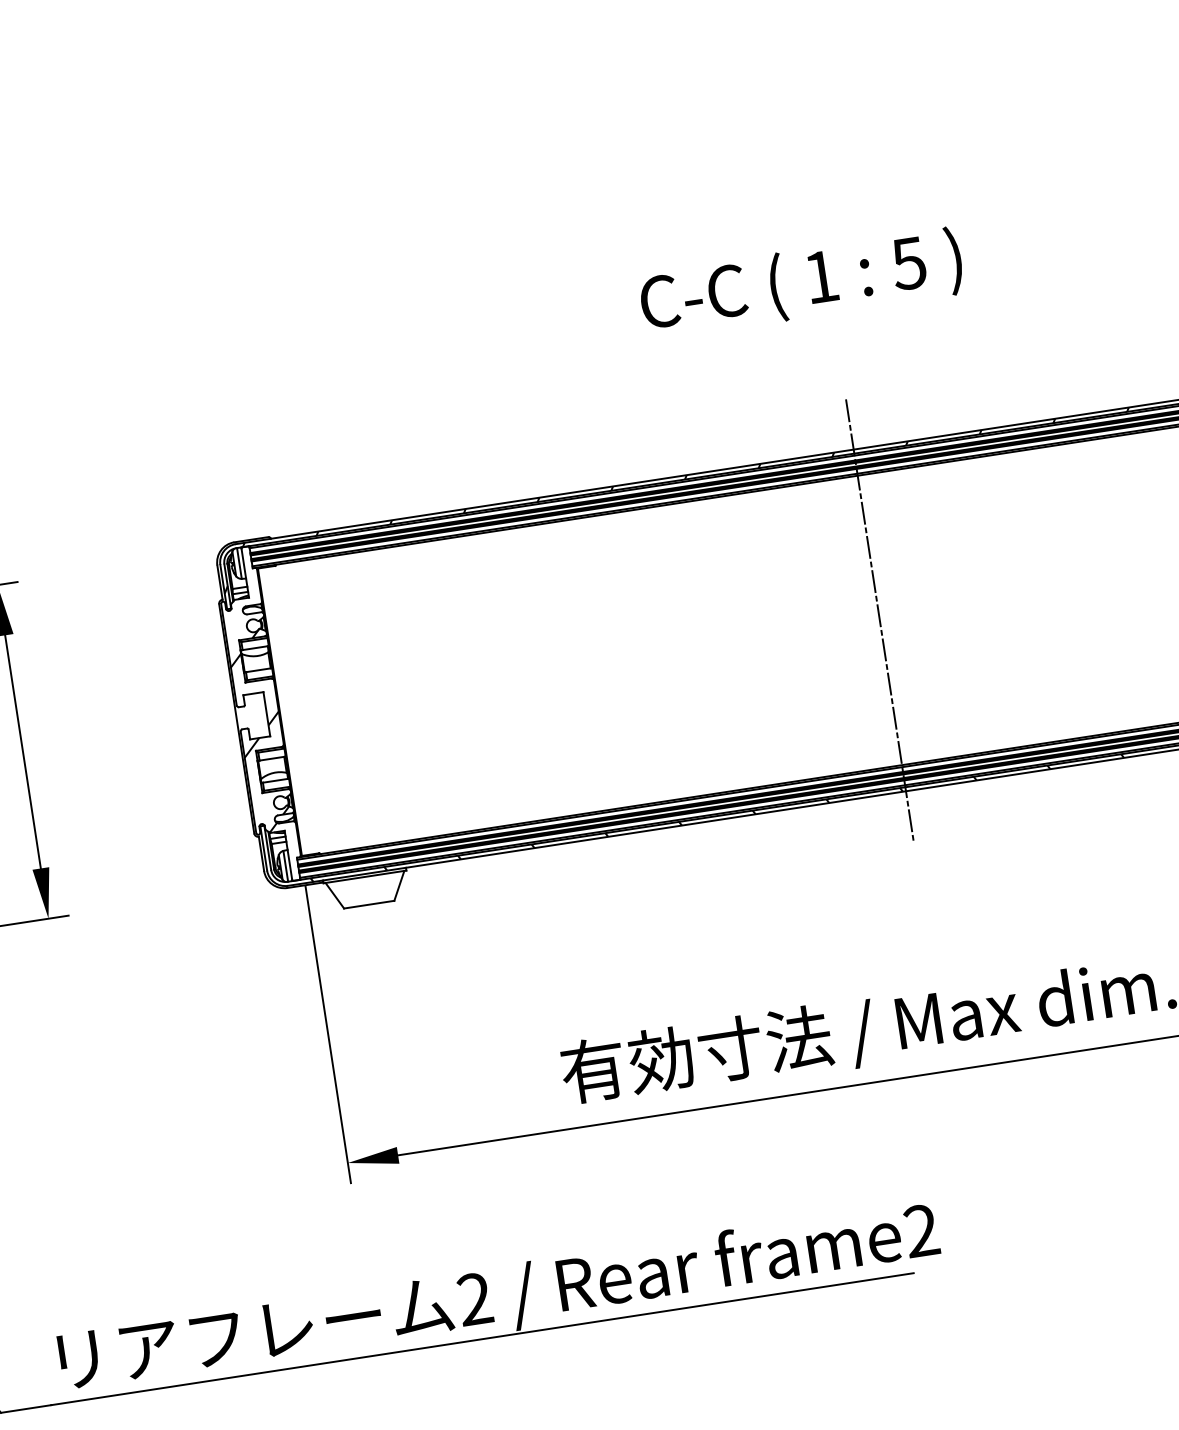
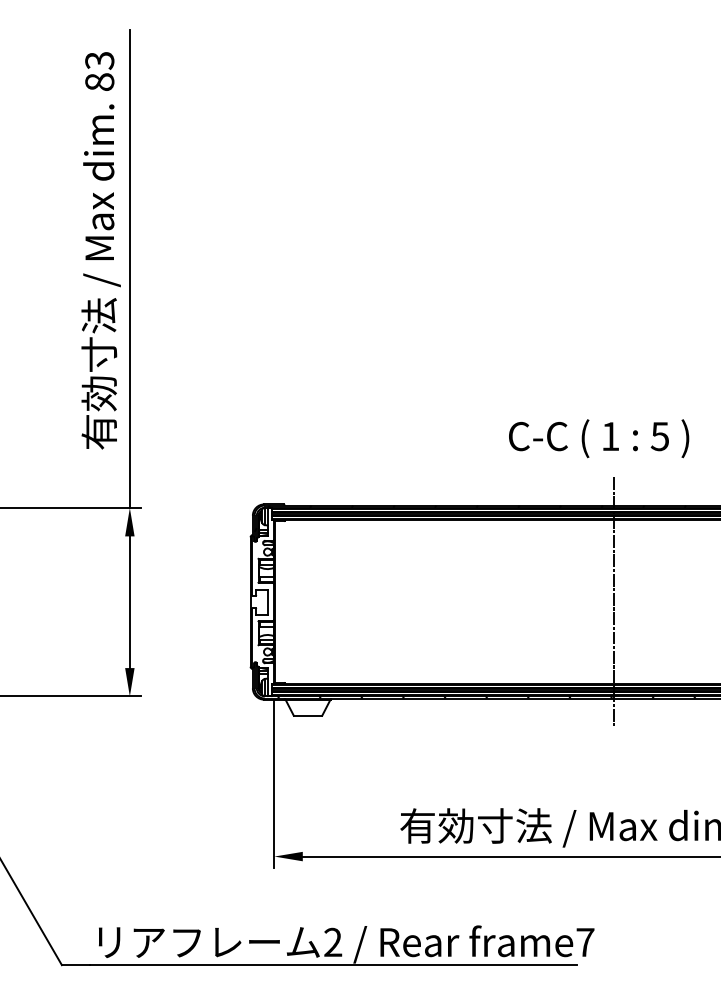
text: (802, 283) -> (599, 438), moved
hatch: (260, 730) -> (262, 610), removed
text: (921, 1229) -> (585, 941), frame2 -> frame7

